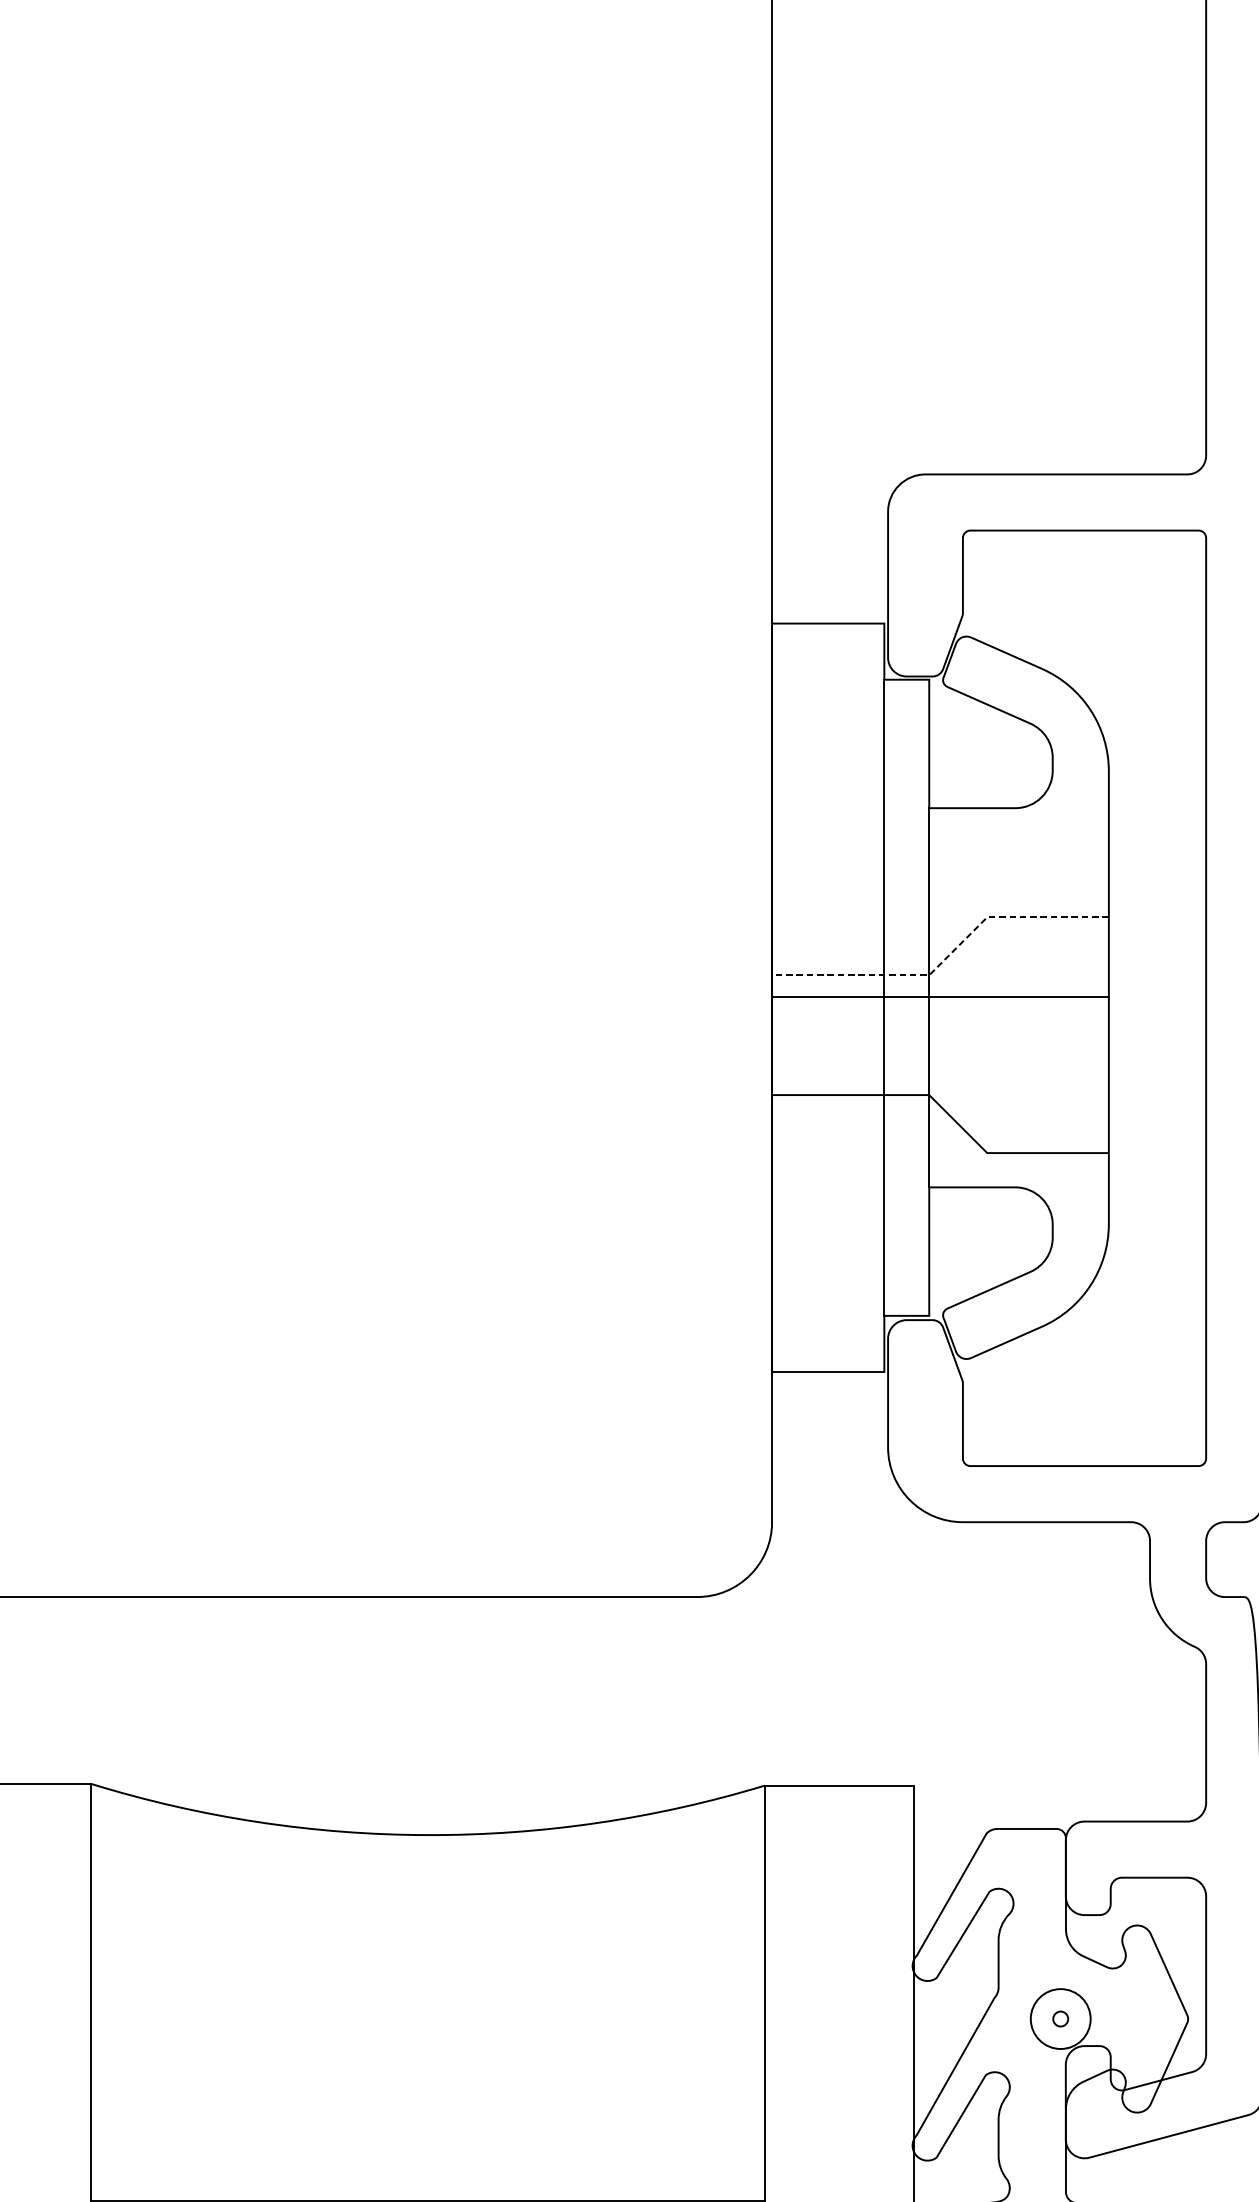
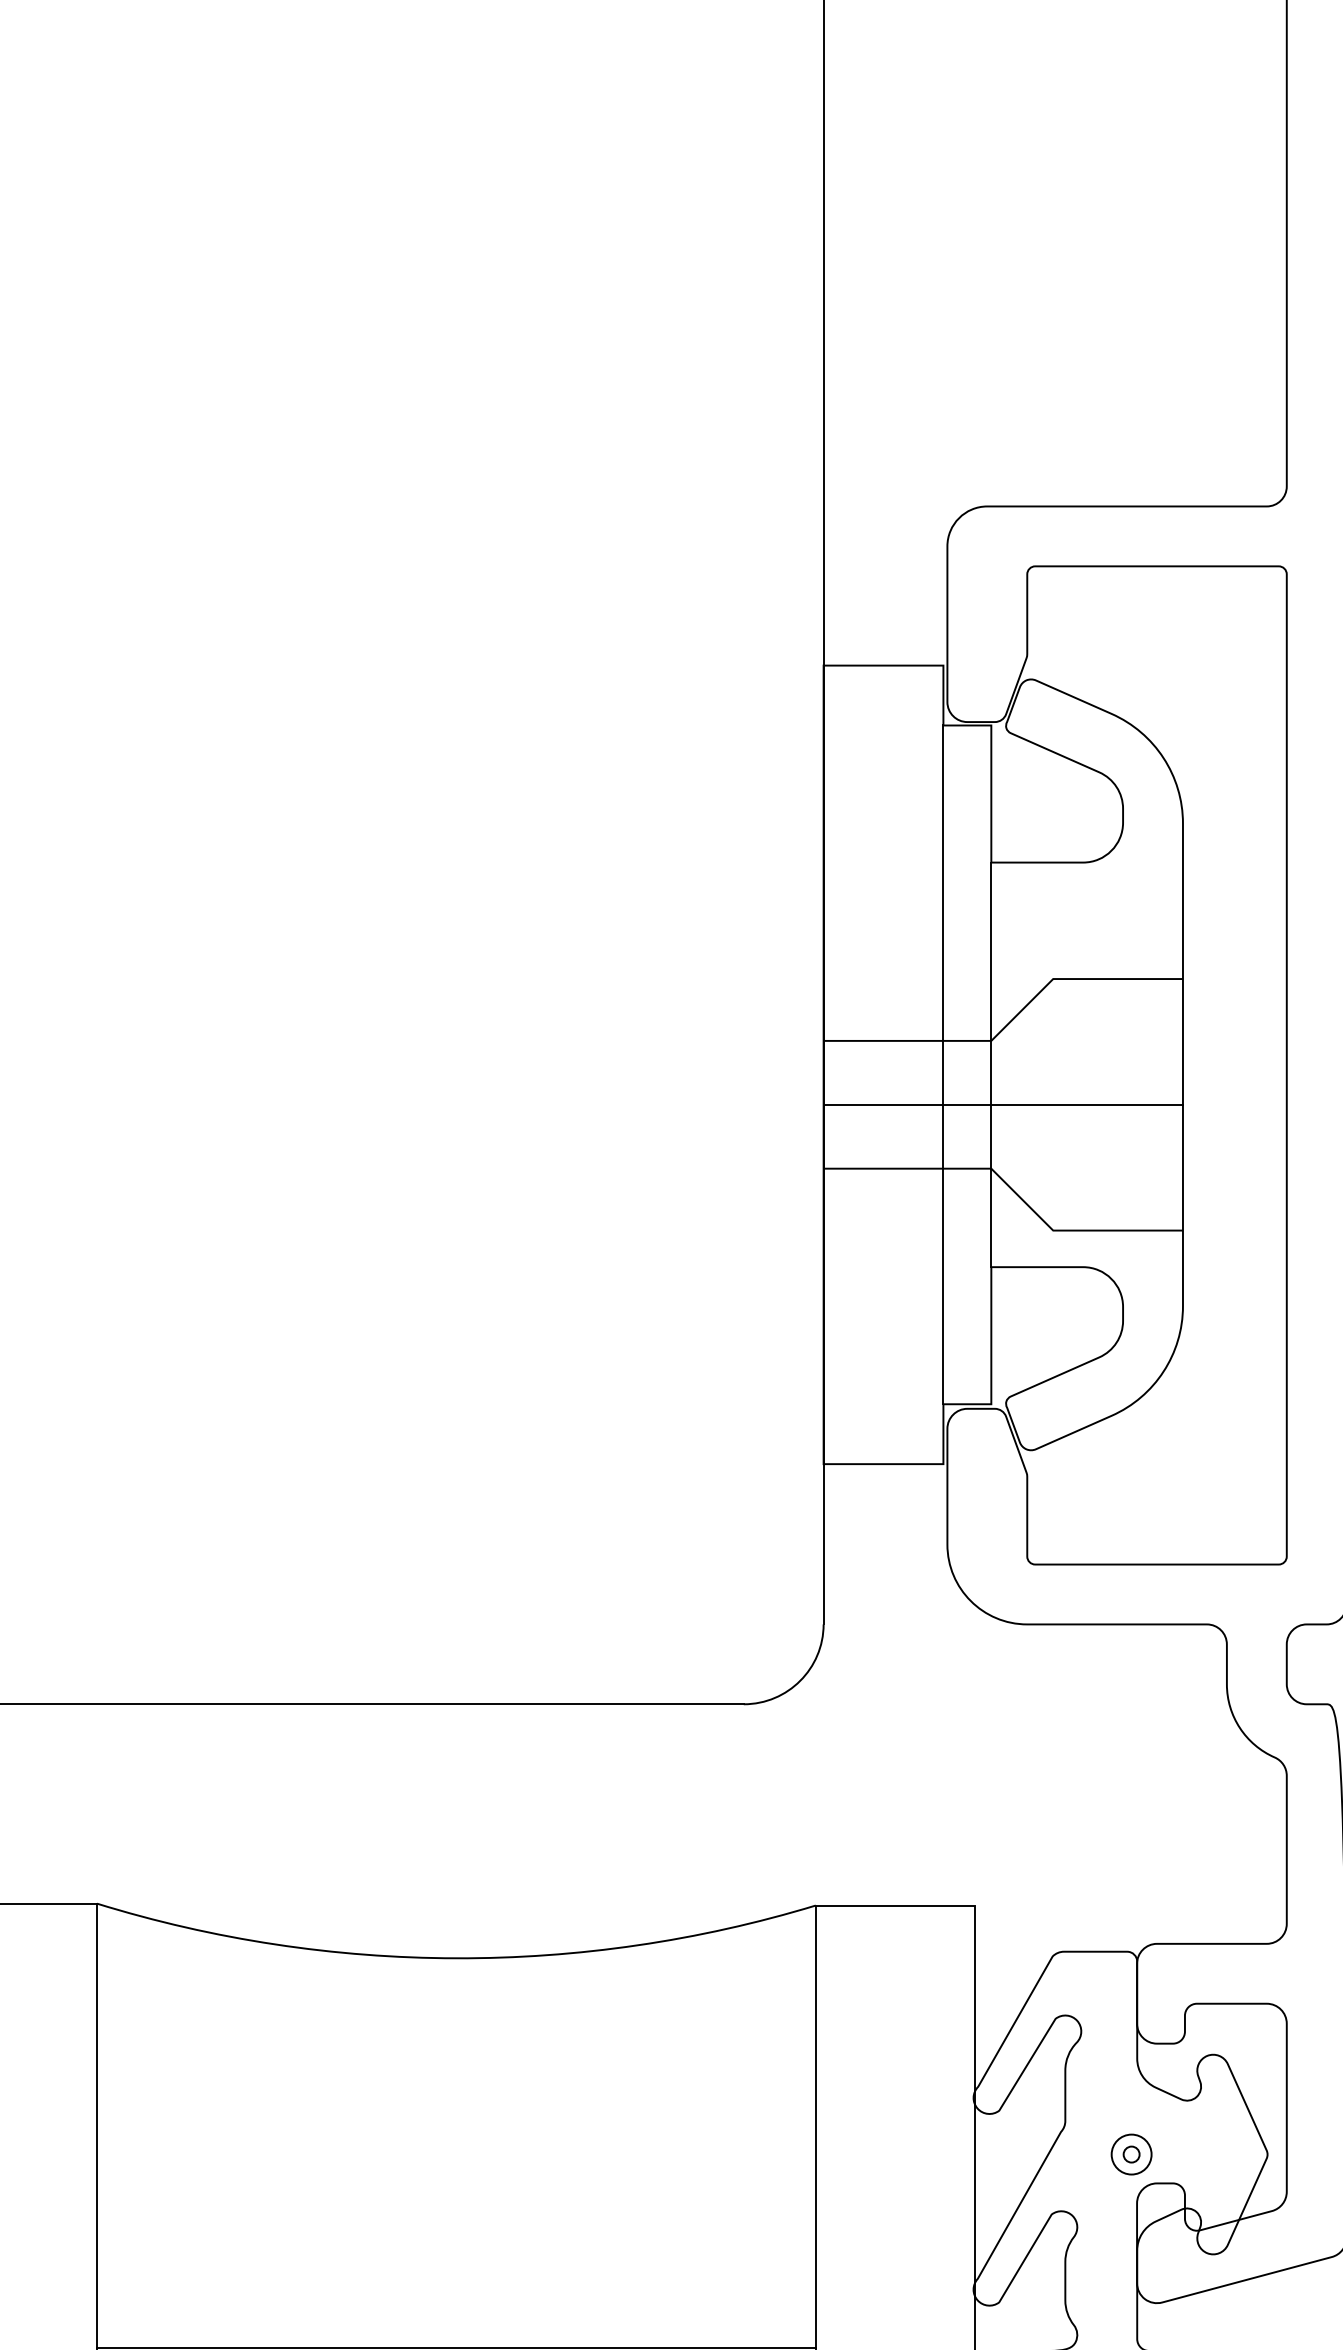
line: (945, 959) -> (1008, 1023), dashed -> solid
line: (939, 996) -> (1002, 1104), moved
circle: (1060, 2018) -> (1131, 2154), size x0.62

